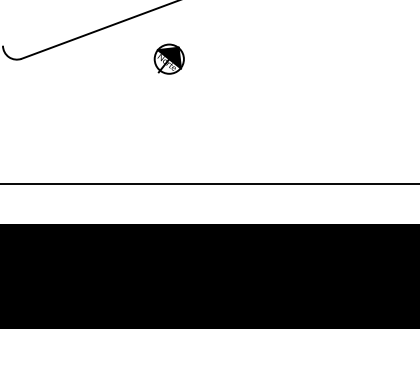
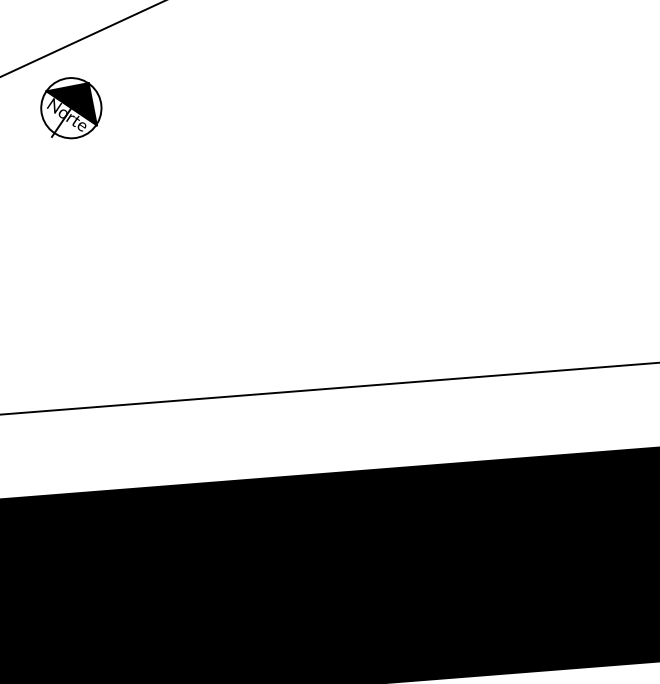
part: (168, 58) -> (69, 106), moved

